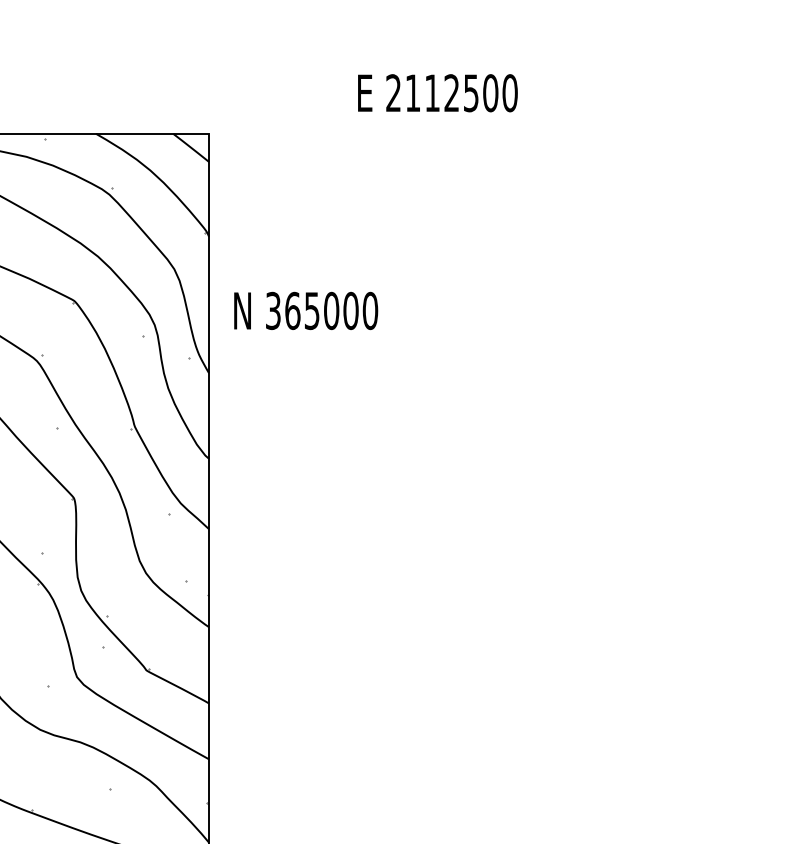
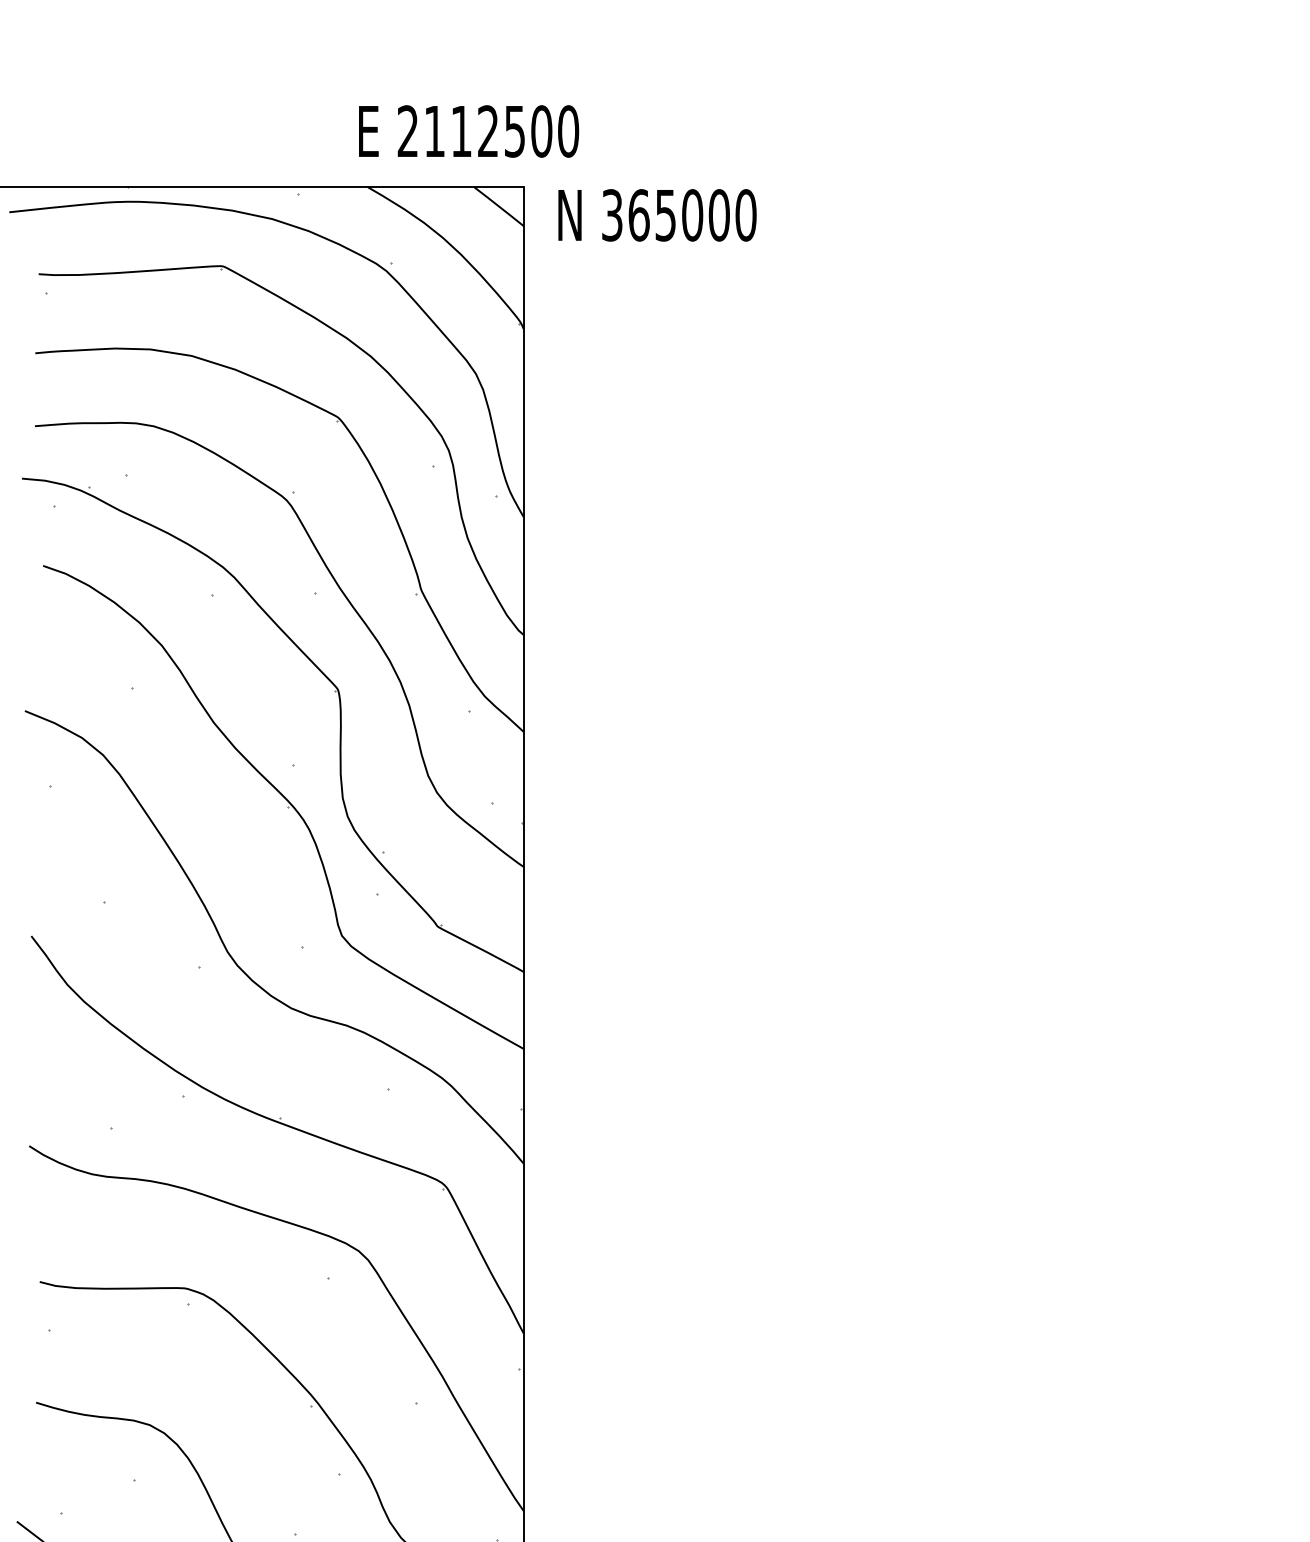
text: (438, 93) -> (469, 131), moved
text: (306, 311) -> (657, 215), moved

